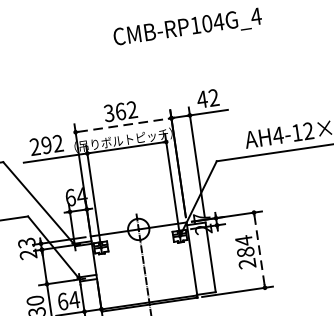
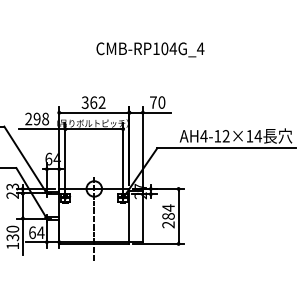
text: (207, 98) -> (157, 102), 42 -> 70
line: (123, 124) -> (94, 112), dashed -> solid
text: (57, 142) -> (45, 118), 292 -> 298
line: (259, 250) -> (178, 216), dashed -> solid

